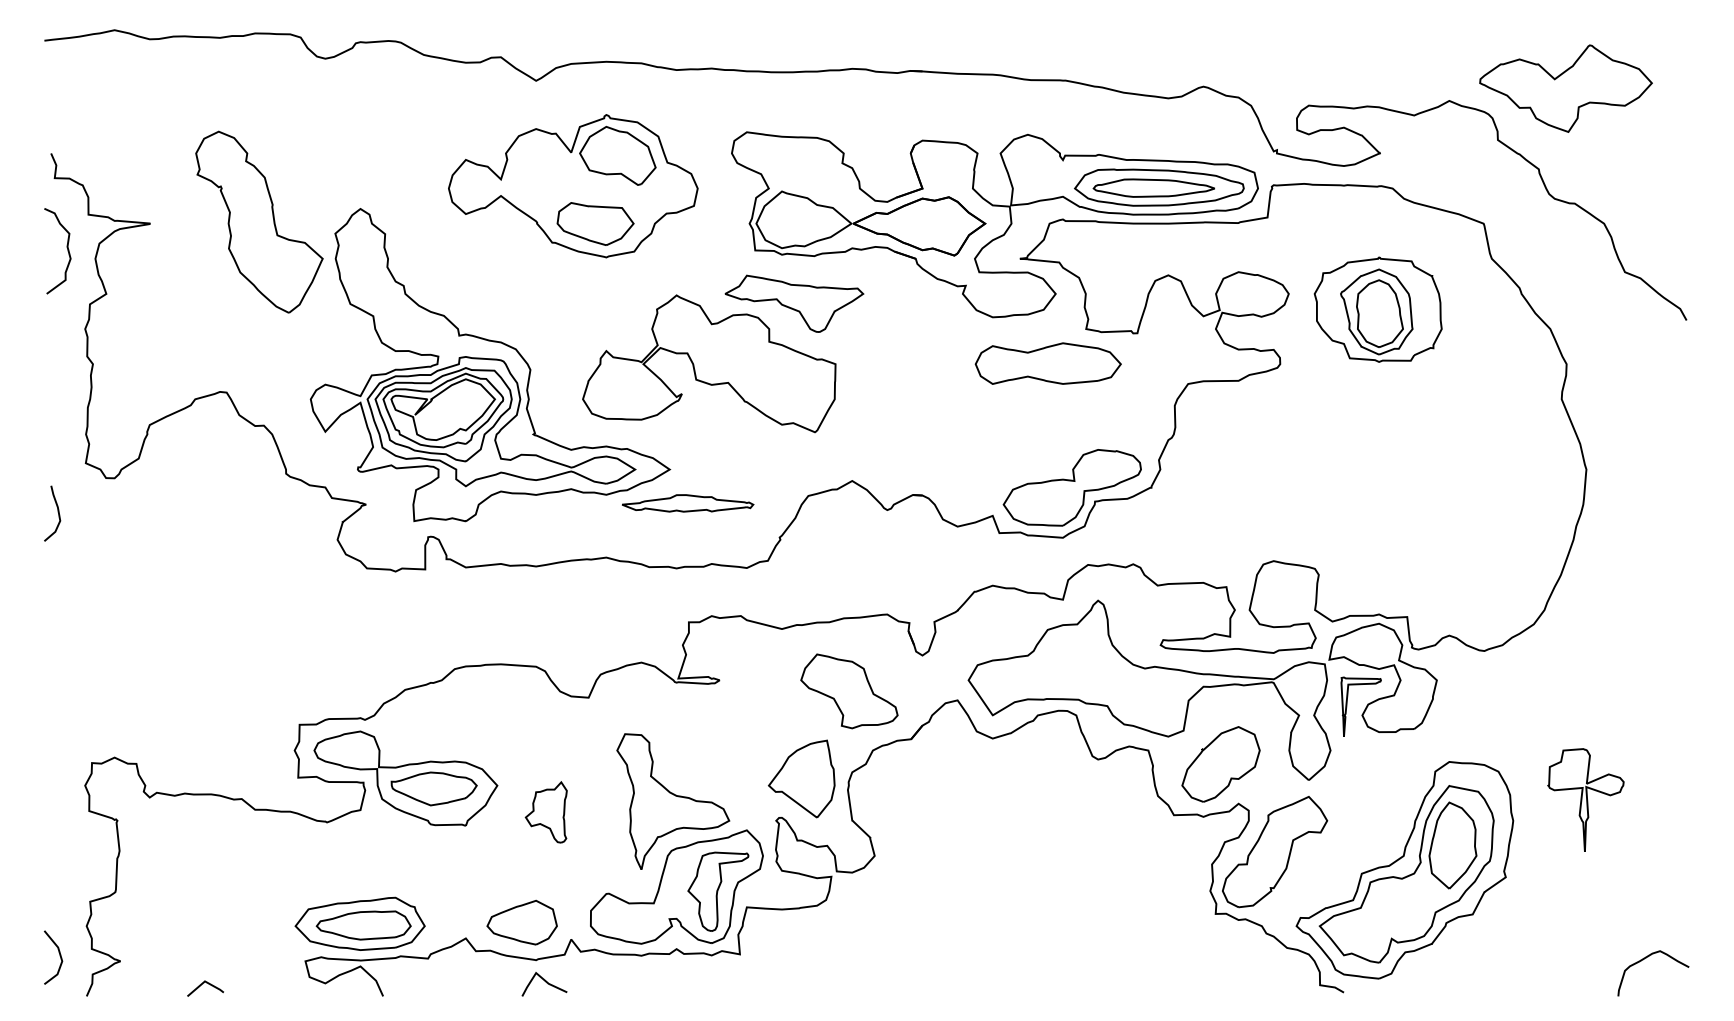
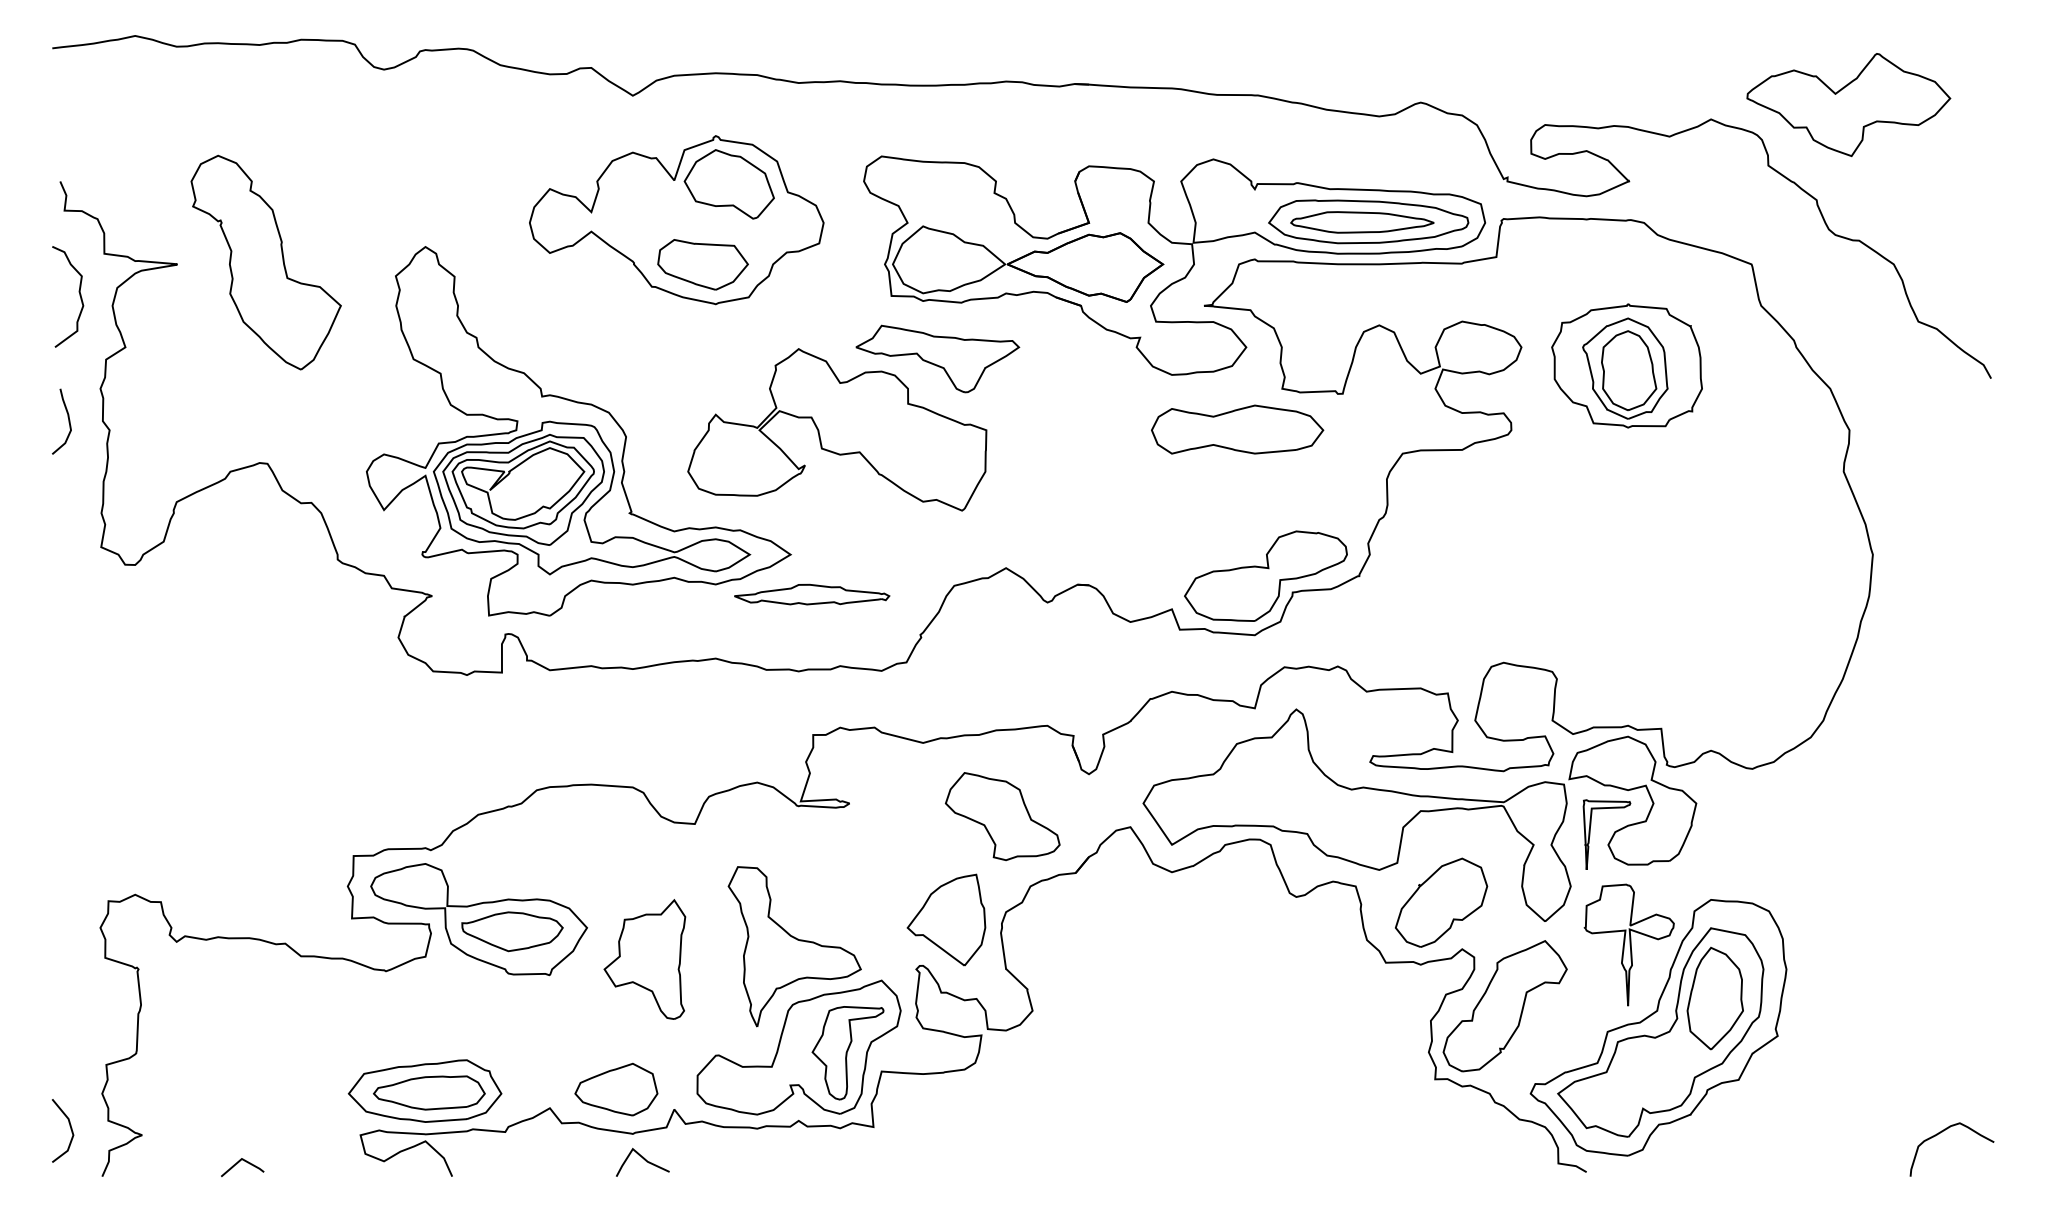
part: (258, 222) -> (265, 262), moved
curve: (58, 513) -> (68, 421), moved
part: (1585, 799) -> (1628, 944), moved
part: (545, 812) -> (644, 959), size x1.67

